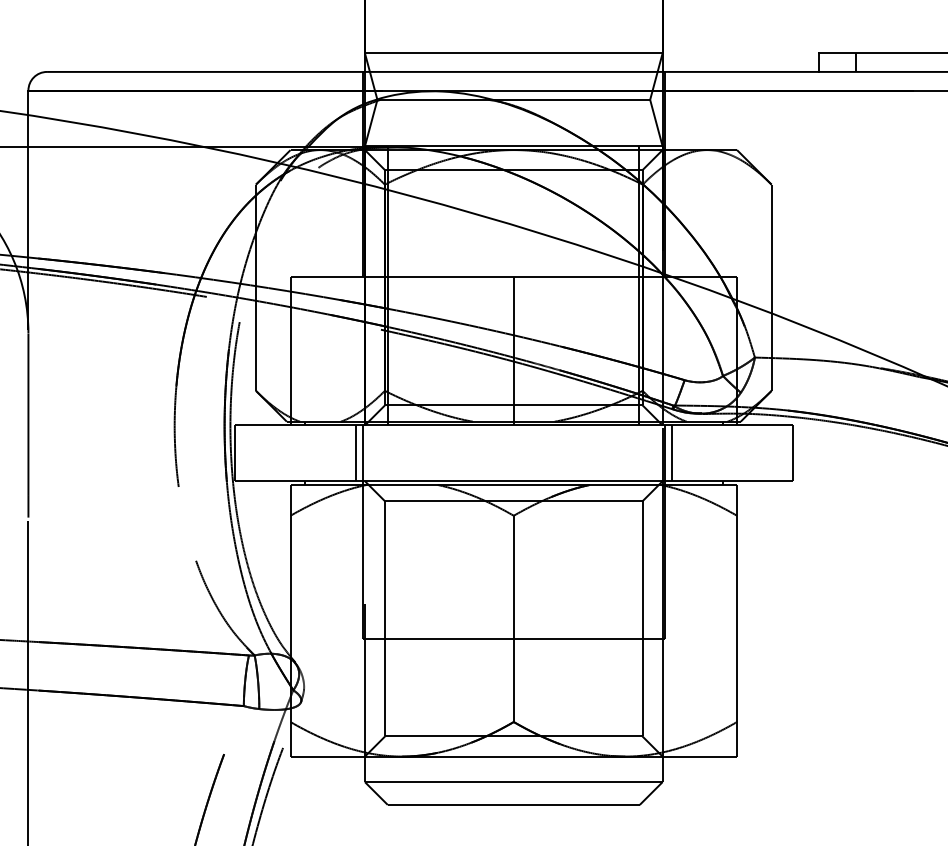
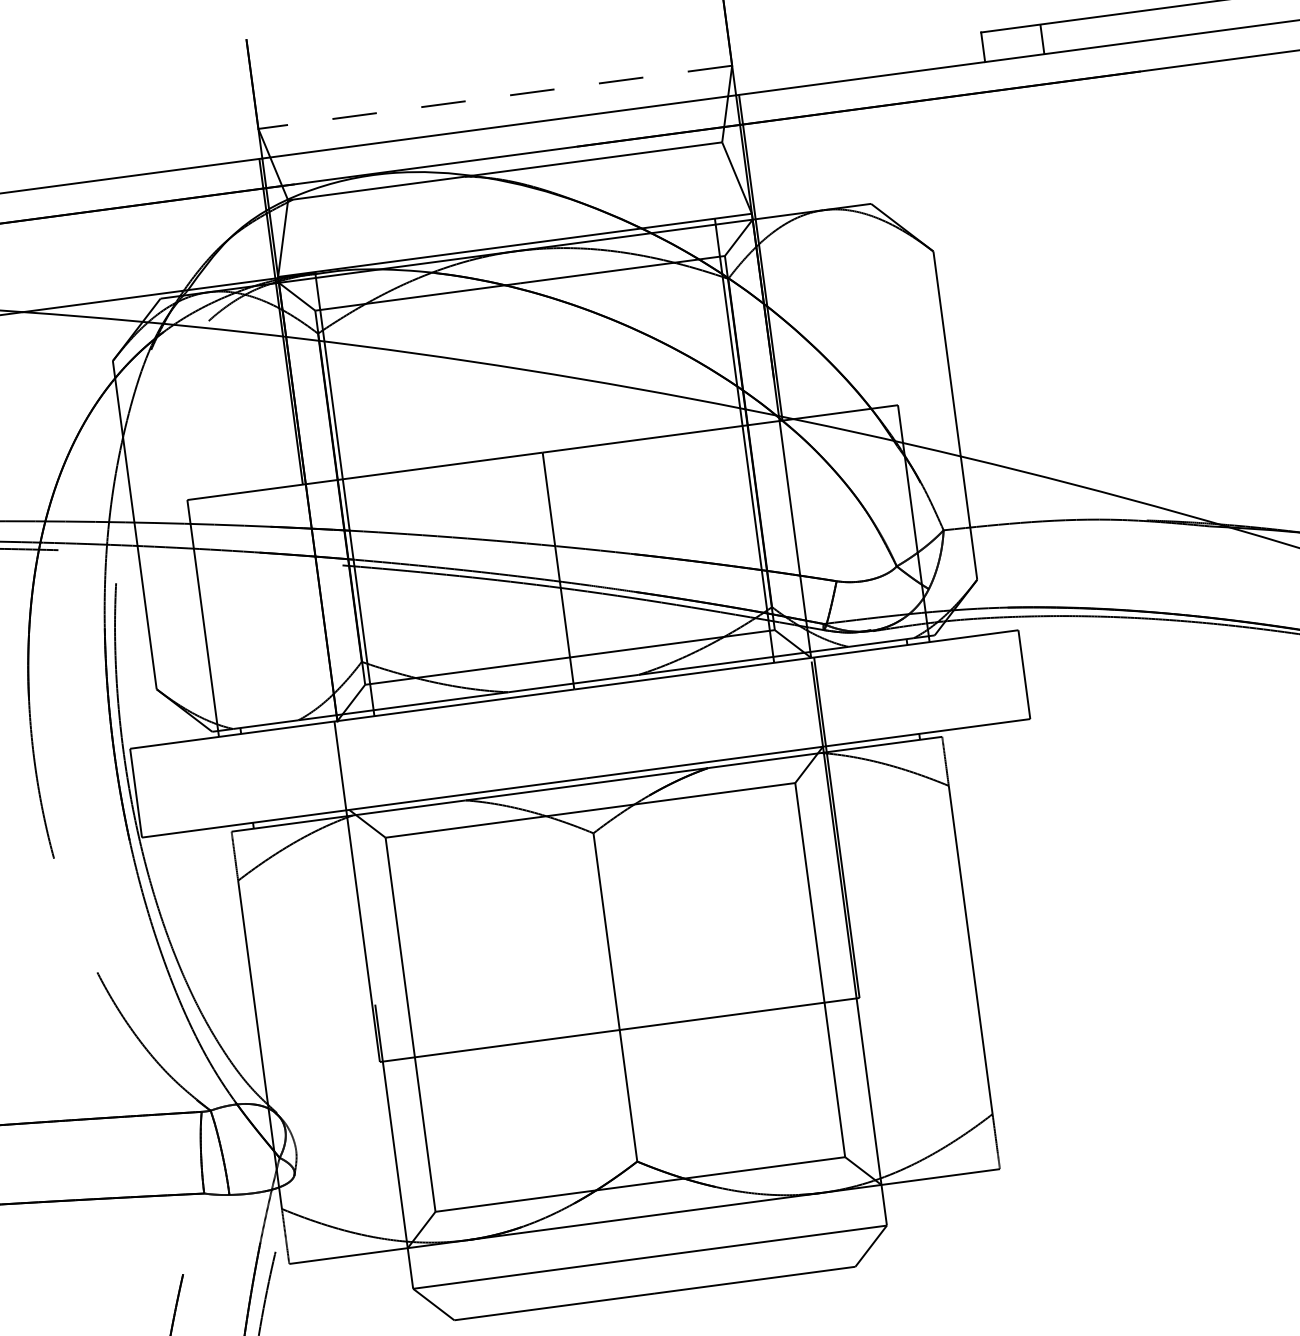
line: (513, 53) -> (494, 97), solid -> dashed
line: (355, 453) -> (328, 767), removed
line: (671, 453) -> (831, 700), removed

